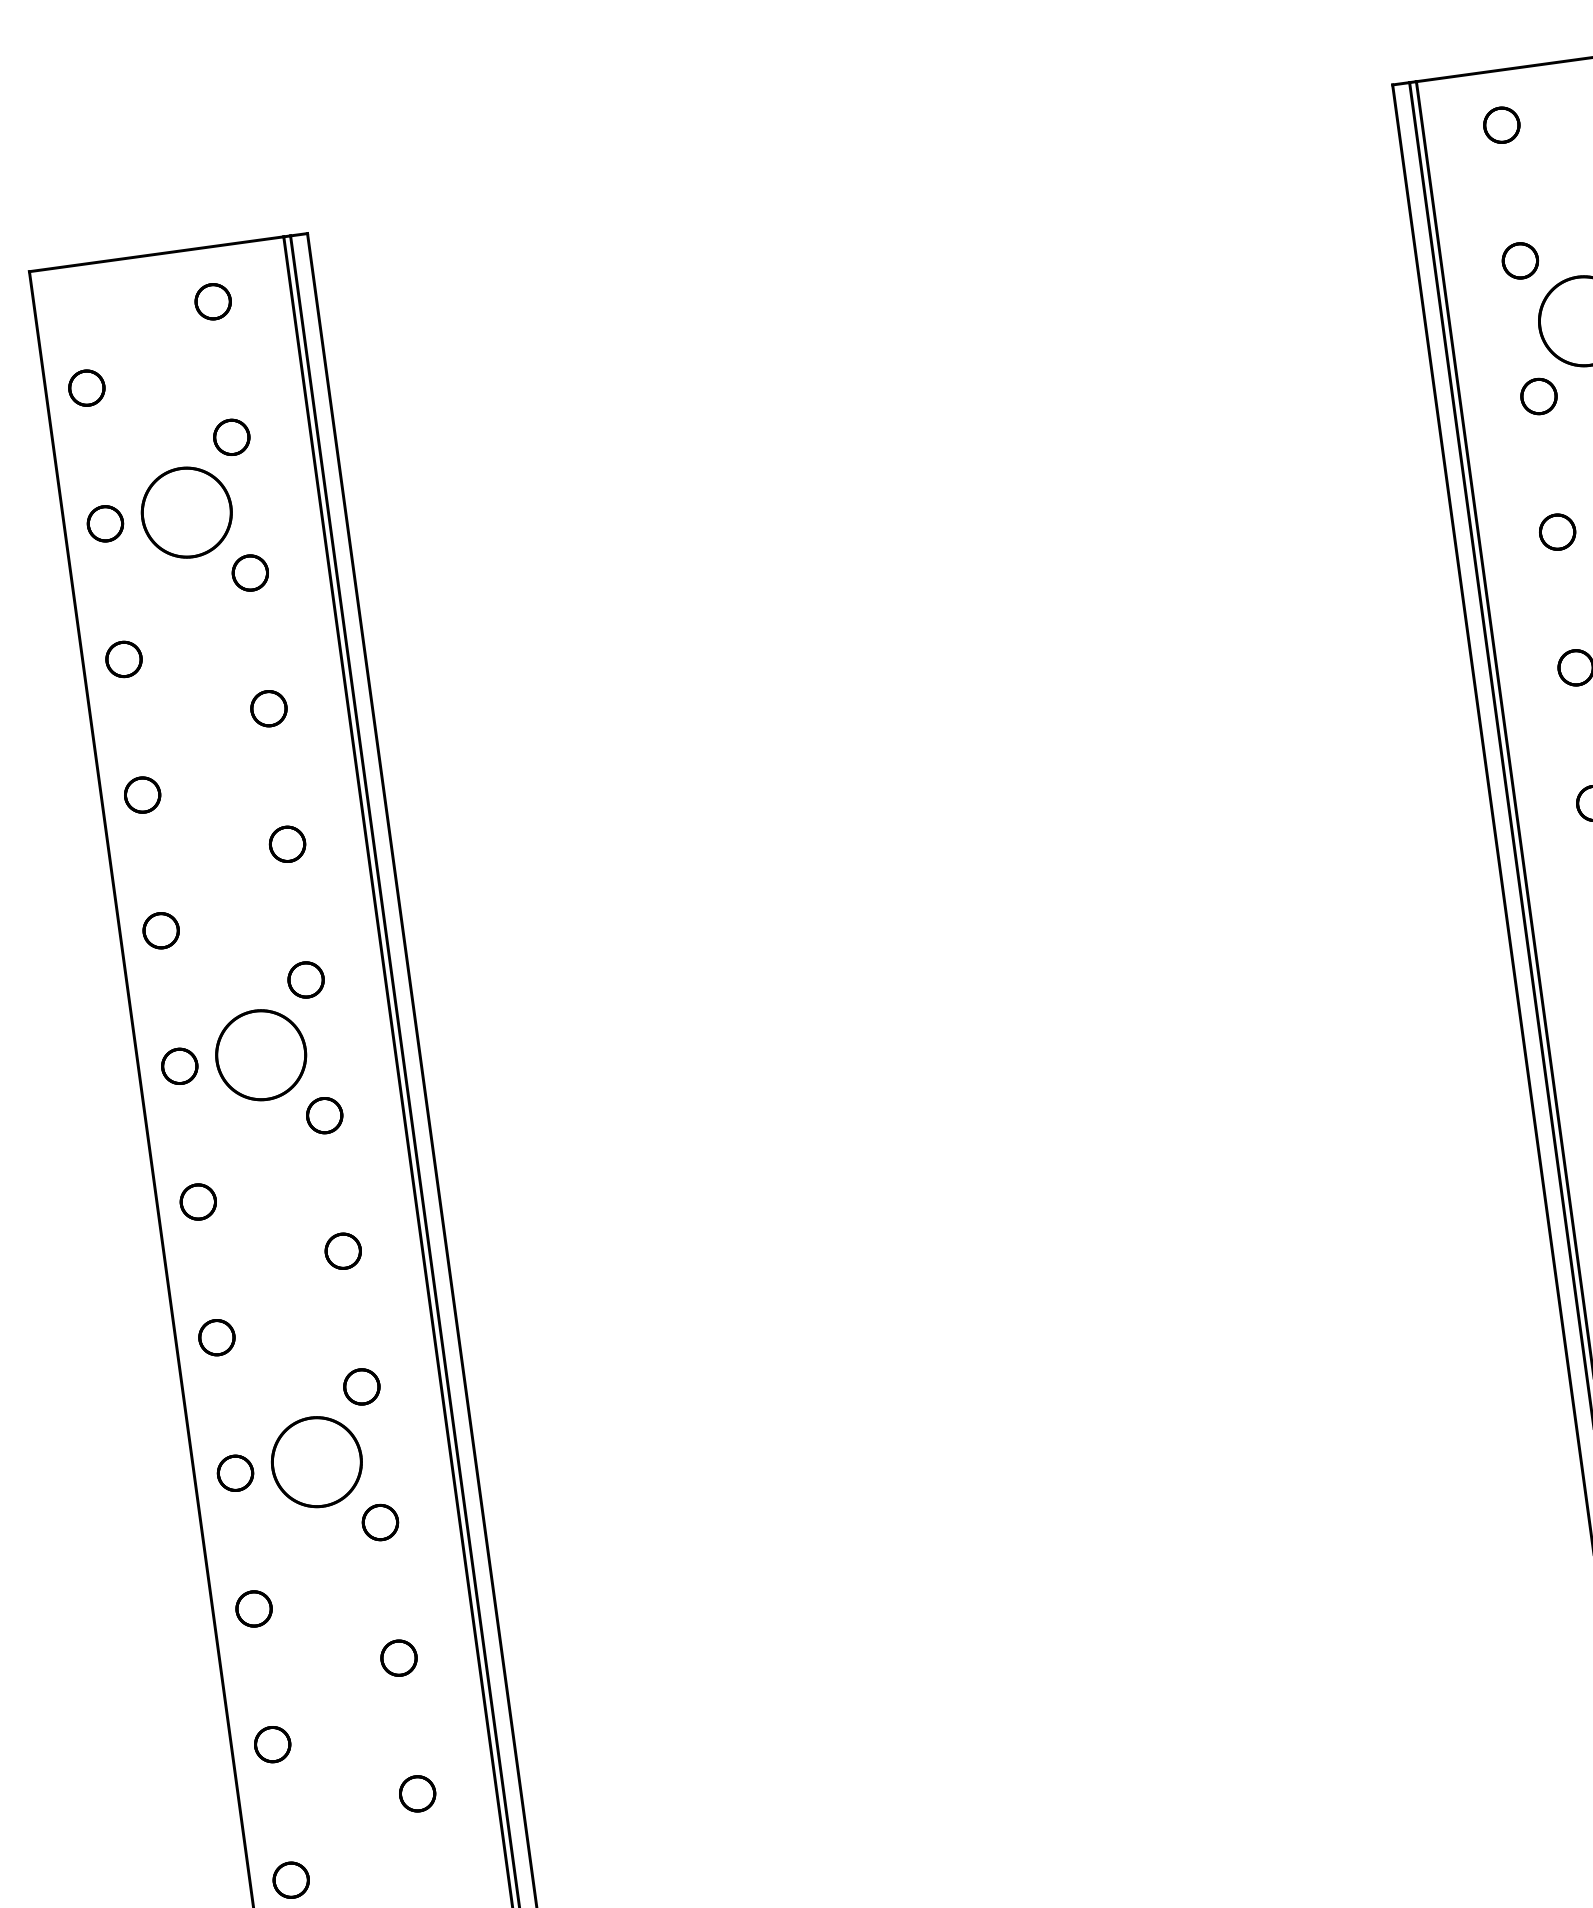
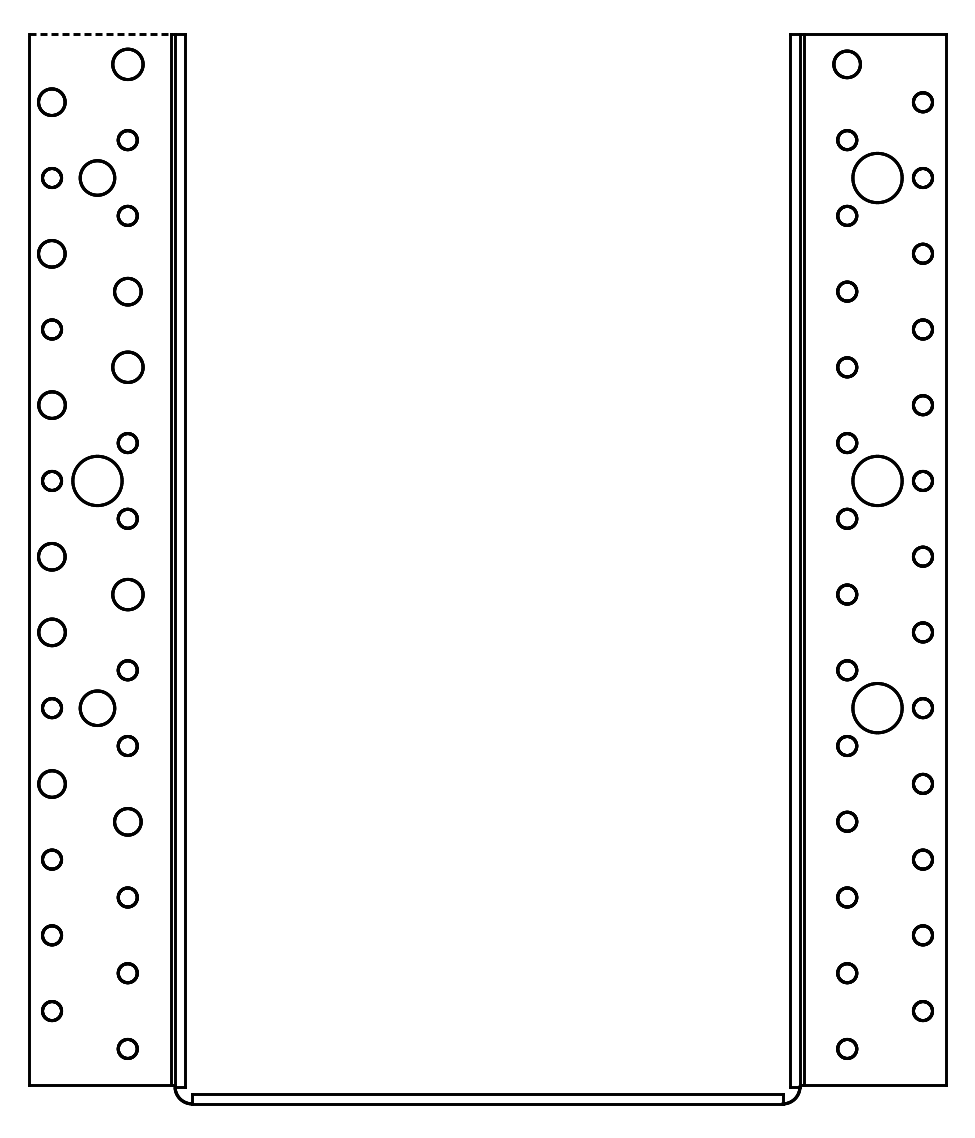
part: (1502, 125) -> (847, 64), size x1.4
line: (157, 254) -> (100, 34), solid -> dashed
part: (212, 301) -> (127, 64), size x1.6
part: (87, 388) -> (52, 102), size x1.4
part: (186, 511) -> (97, 177), size x0.7
part: (124, 658) -> (52, 253), size x1.4
part: (268, 708) -> (127, 291), size x1.4
part: (287, 844) -> (127, 367), size x1.6
part: (160, 931) -> (51, 405), size x1.4
part: (199, 1201) -> (52, 556), size x1.4
part: (342, 1251) -> (127, 594), size x1.6
part: (216, 1337) -> (51, 632), size x1.4
part: (317, 1462) -> (97, 708), size x0.7
part: (253, 1608) -> (51, 783), size x1.4
part: (398, 1657) -> (127, 821), size x1.4

